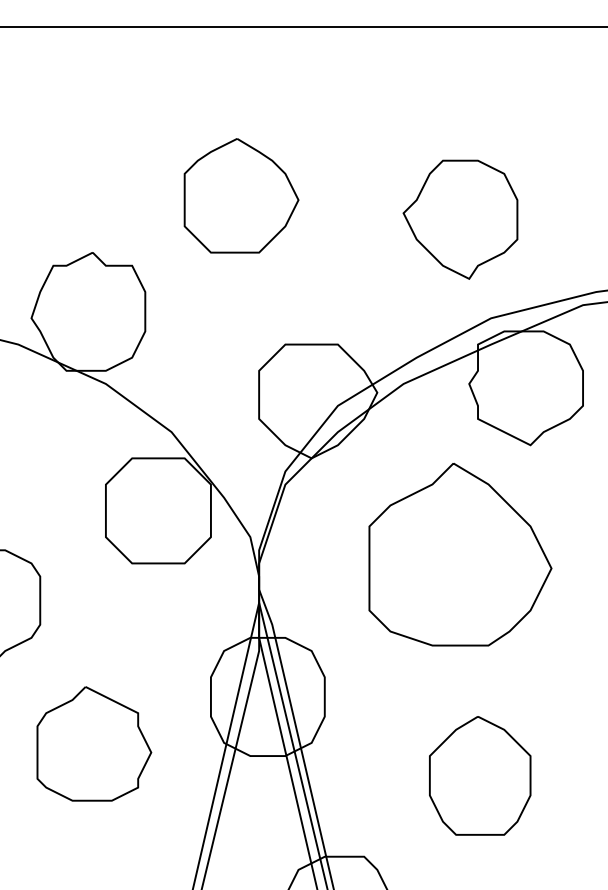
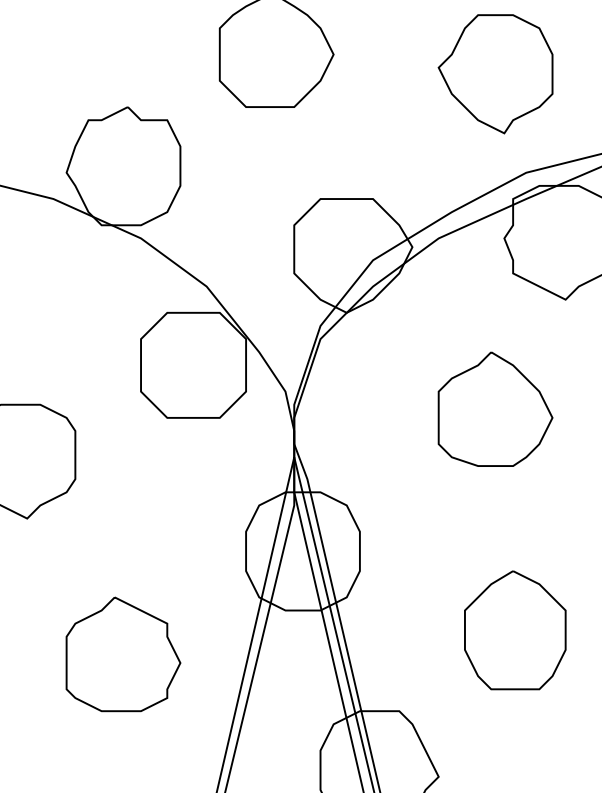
part: (460, 554) -> (495, 408), size x0.62
part: (94, 743) -> (123, 653), moved

